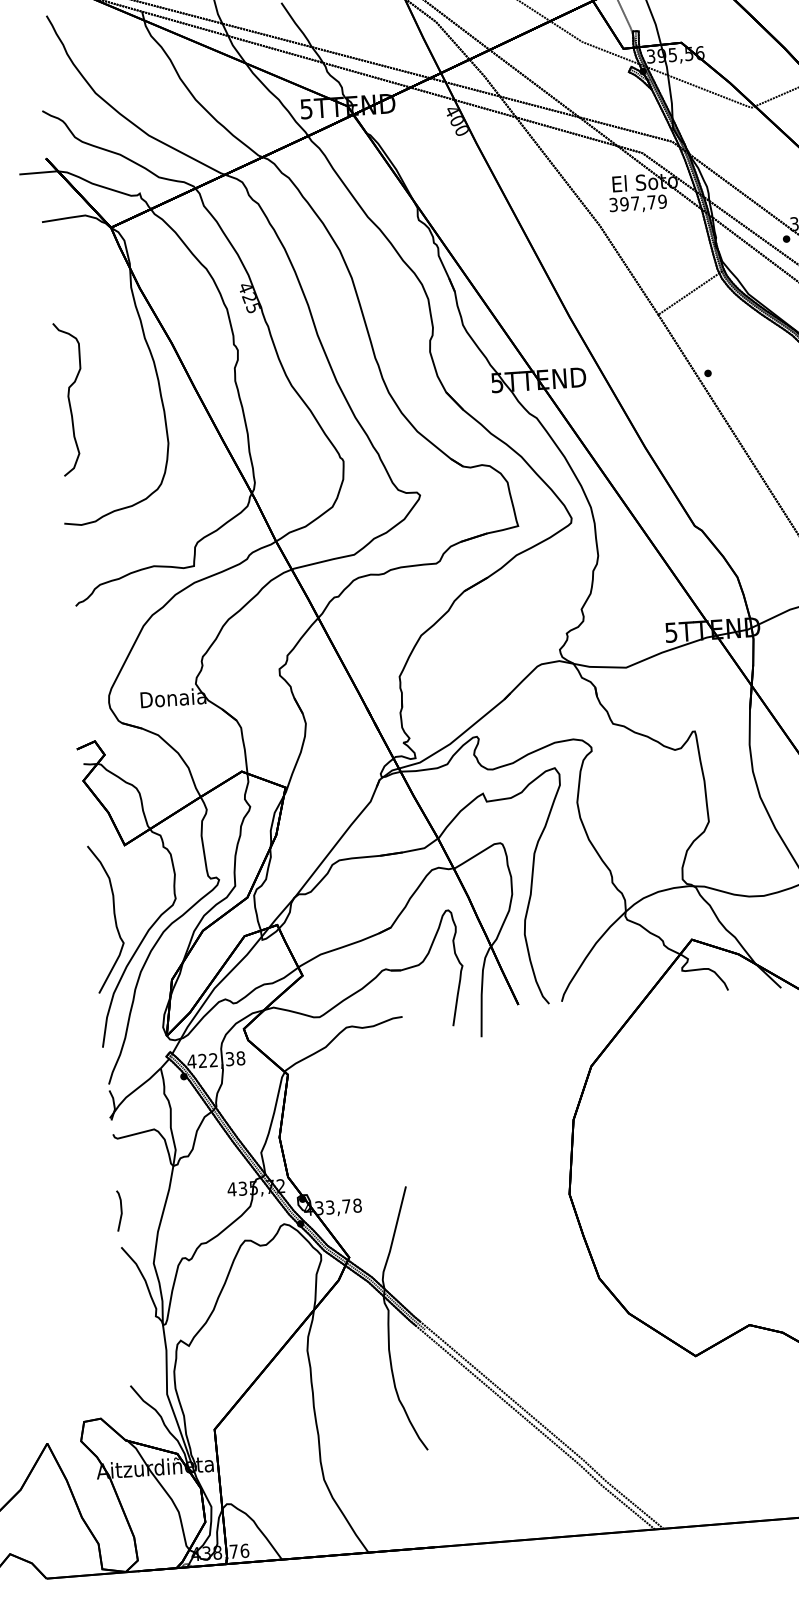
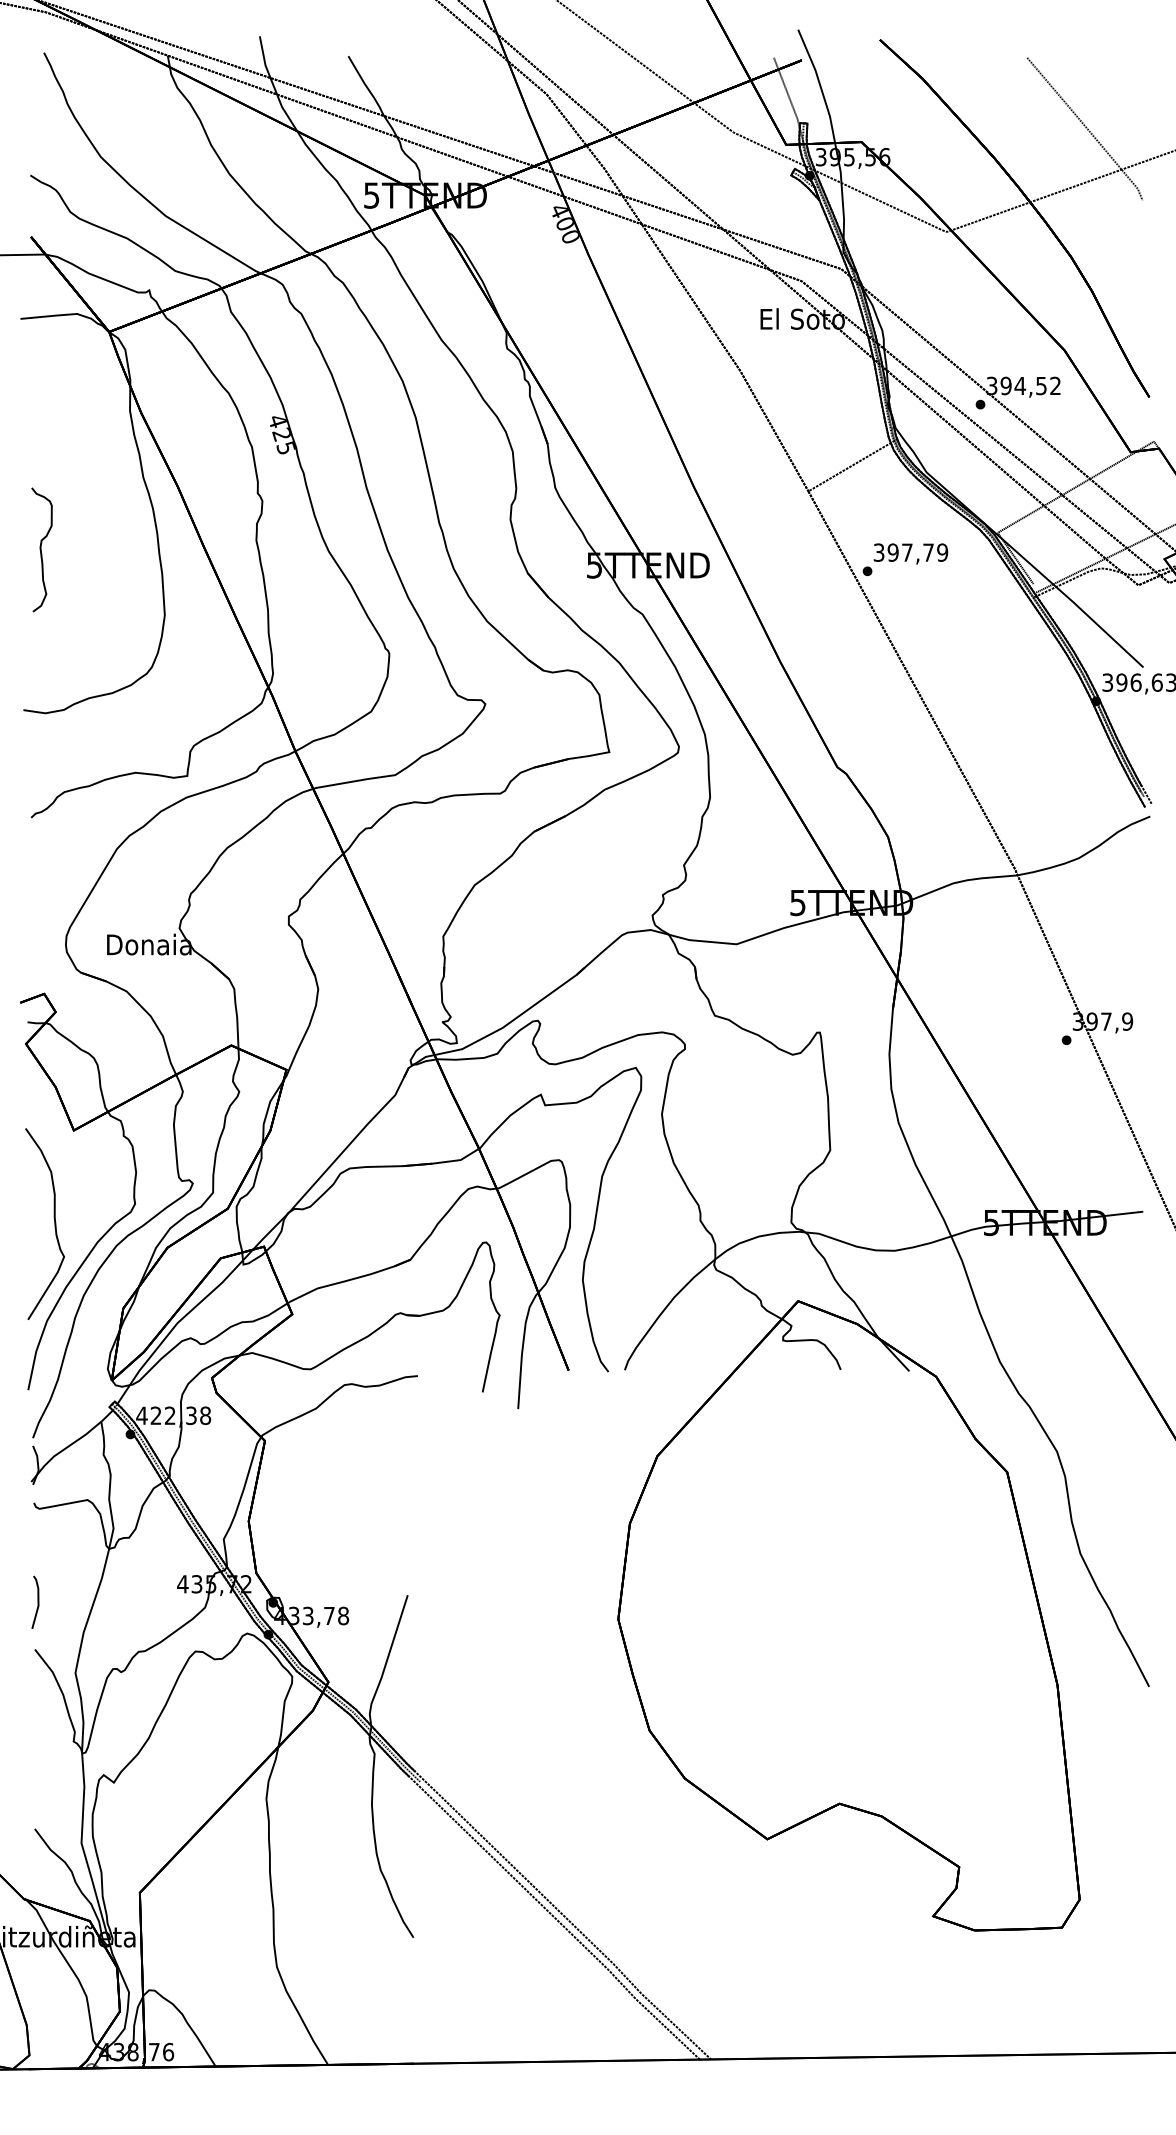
text: (637, 203) -> (910, 553), moved
part: (70, 398) -> (41, 549), size x0.62

